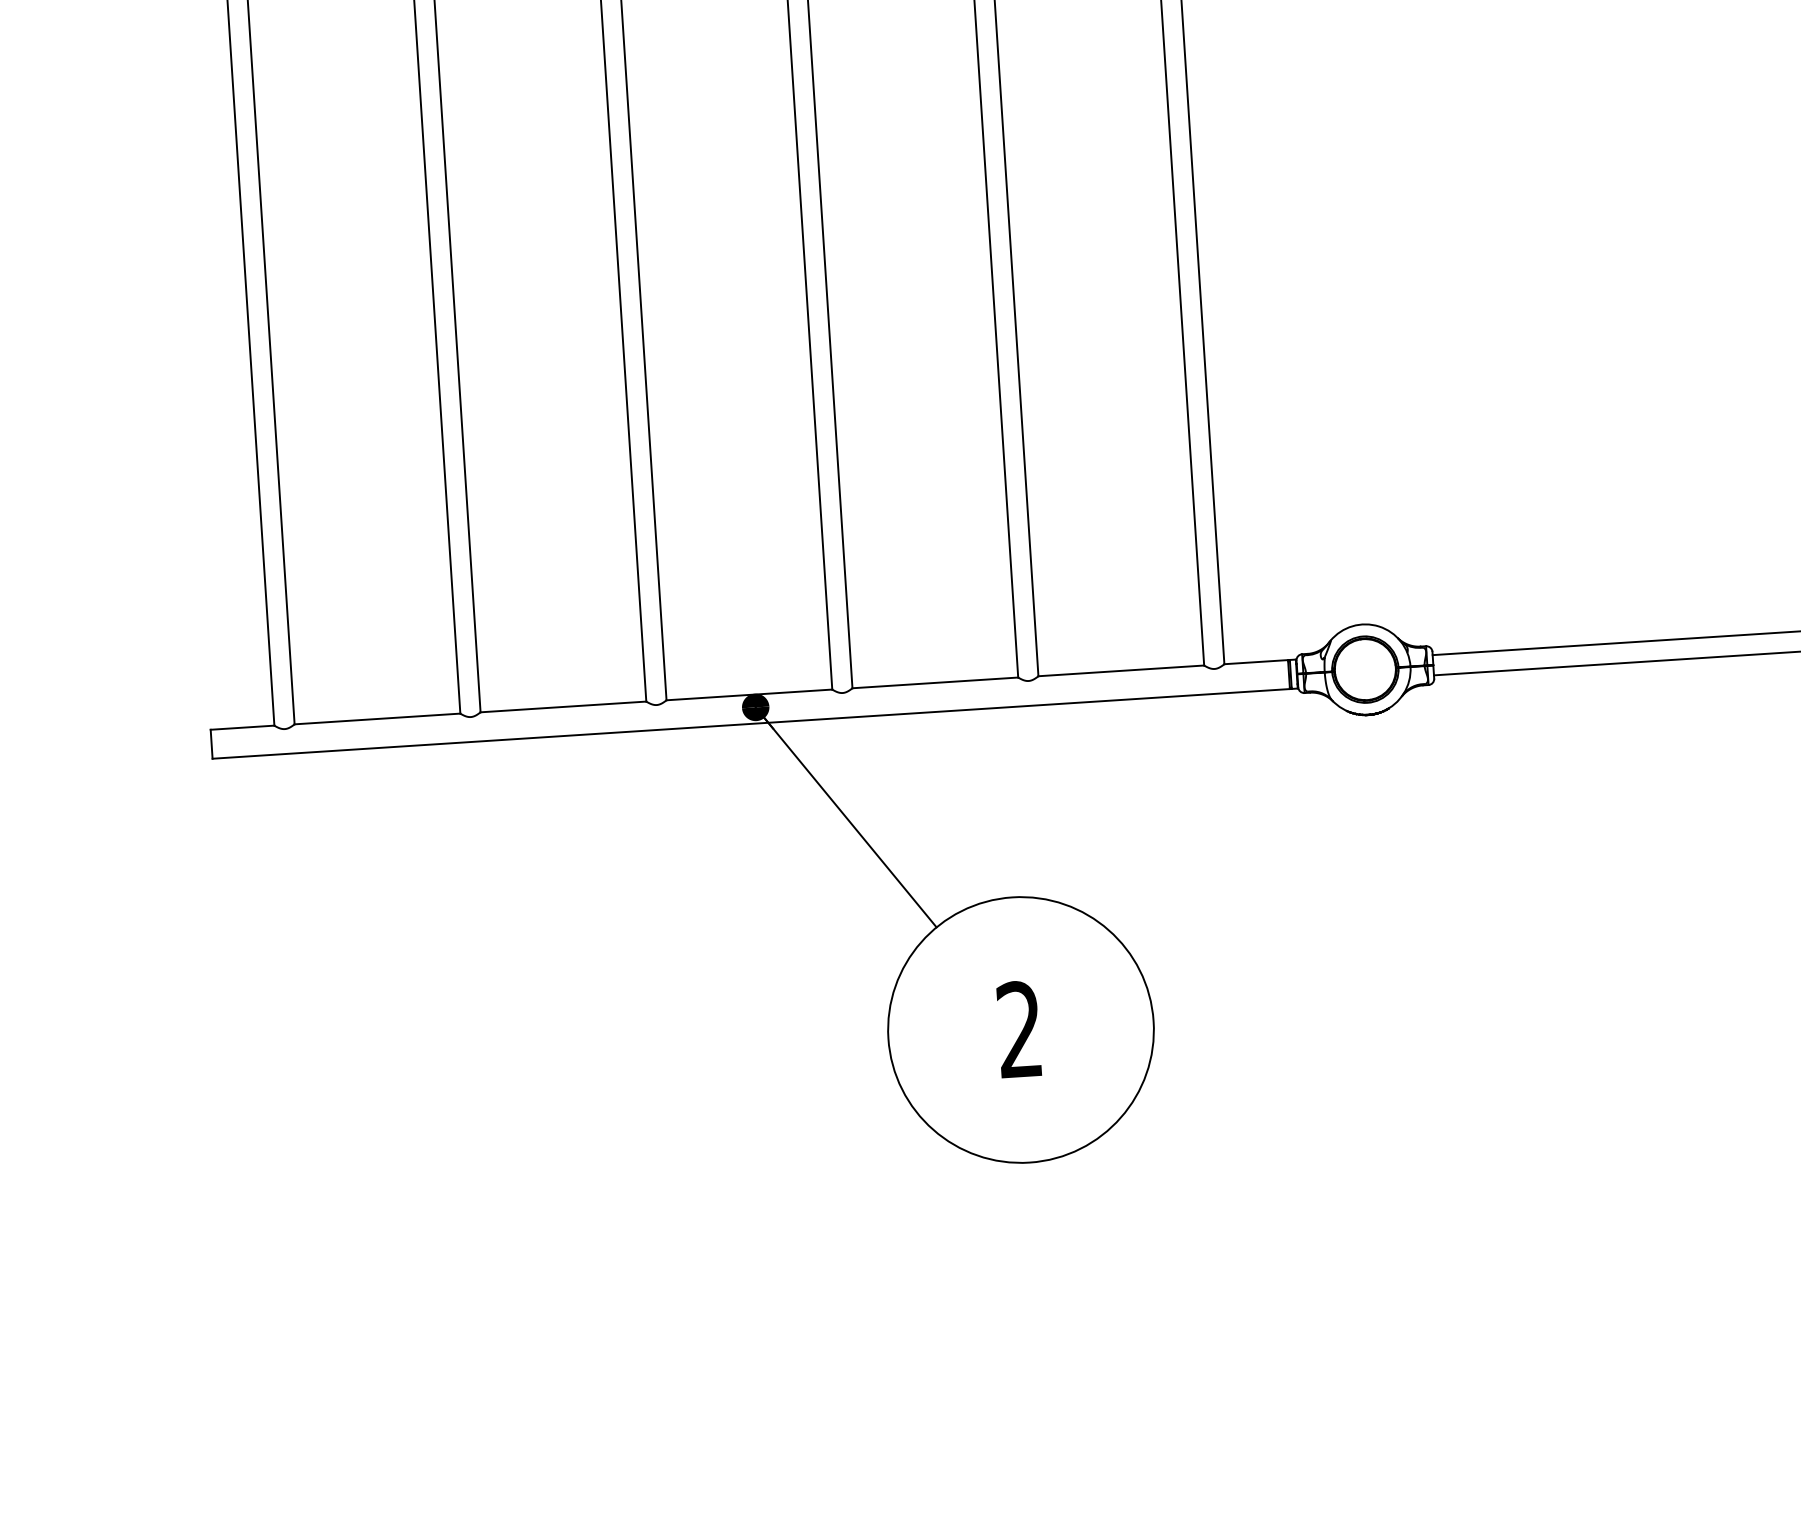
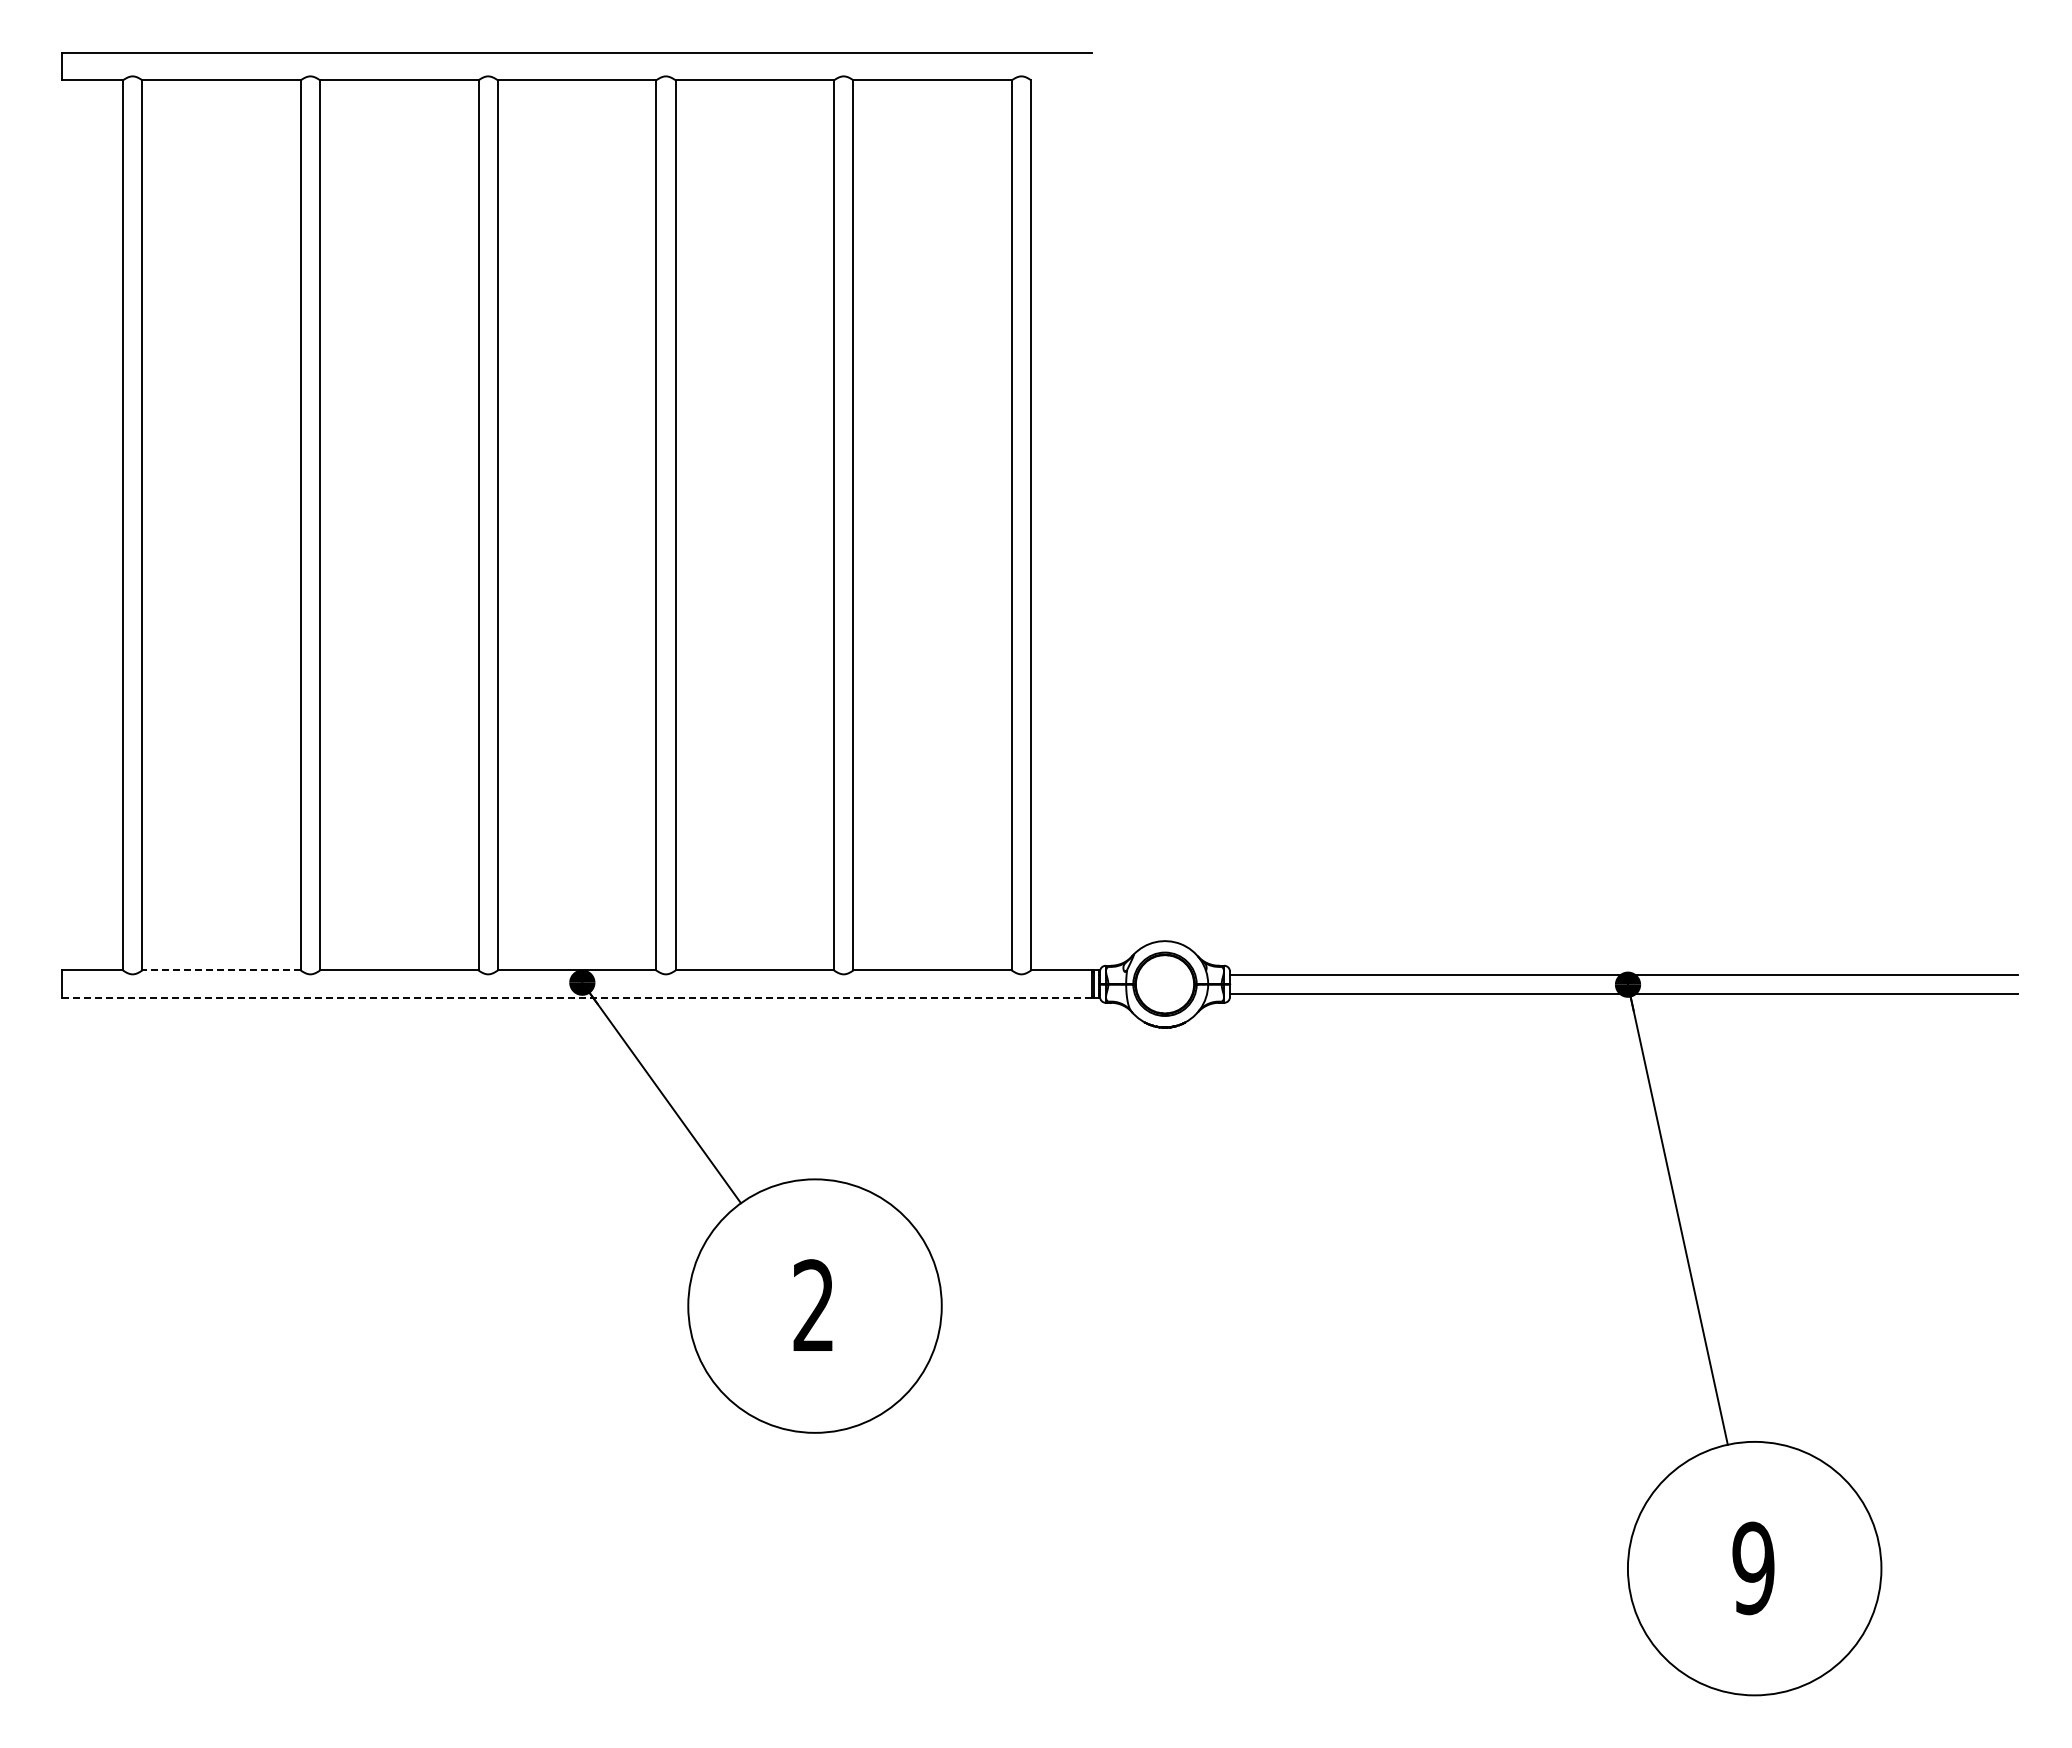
line: (377, 719) -> (221, 970), solid -> dashed
line: (751, 724) -> (577, 998), solid -> dashed

